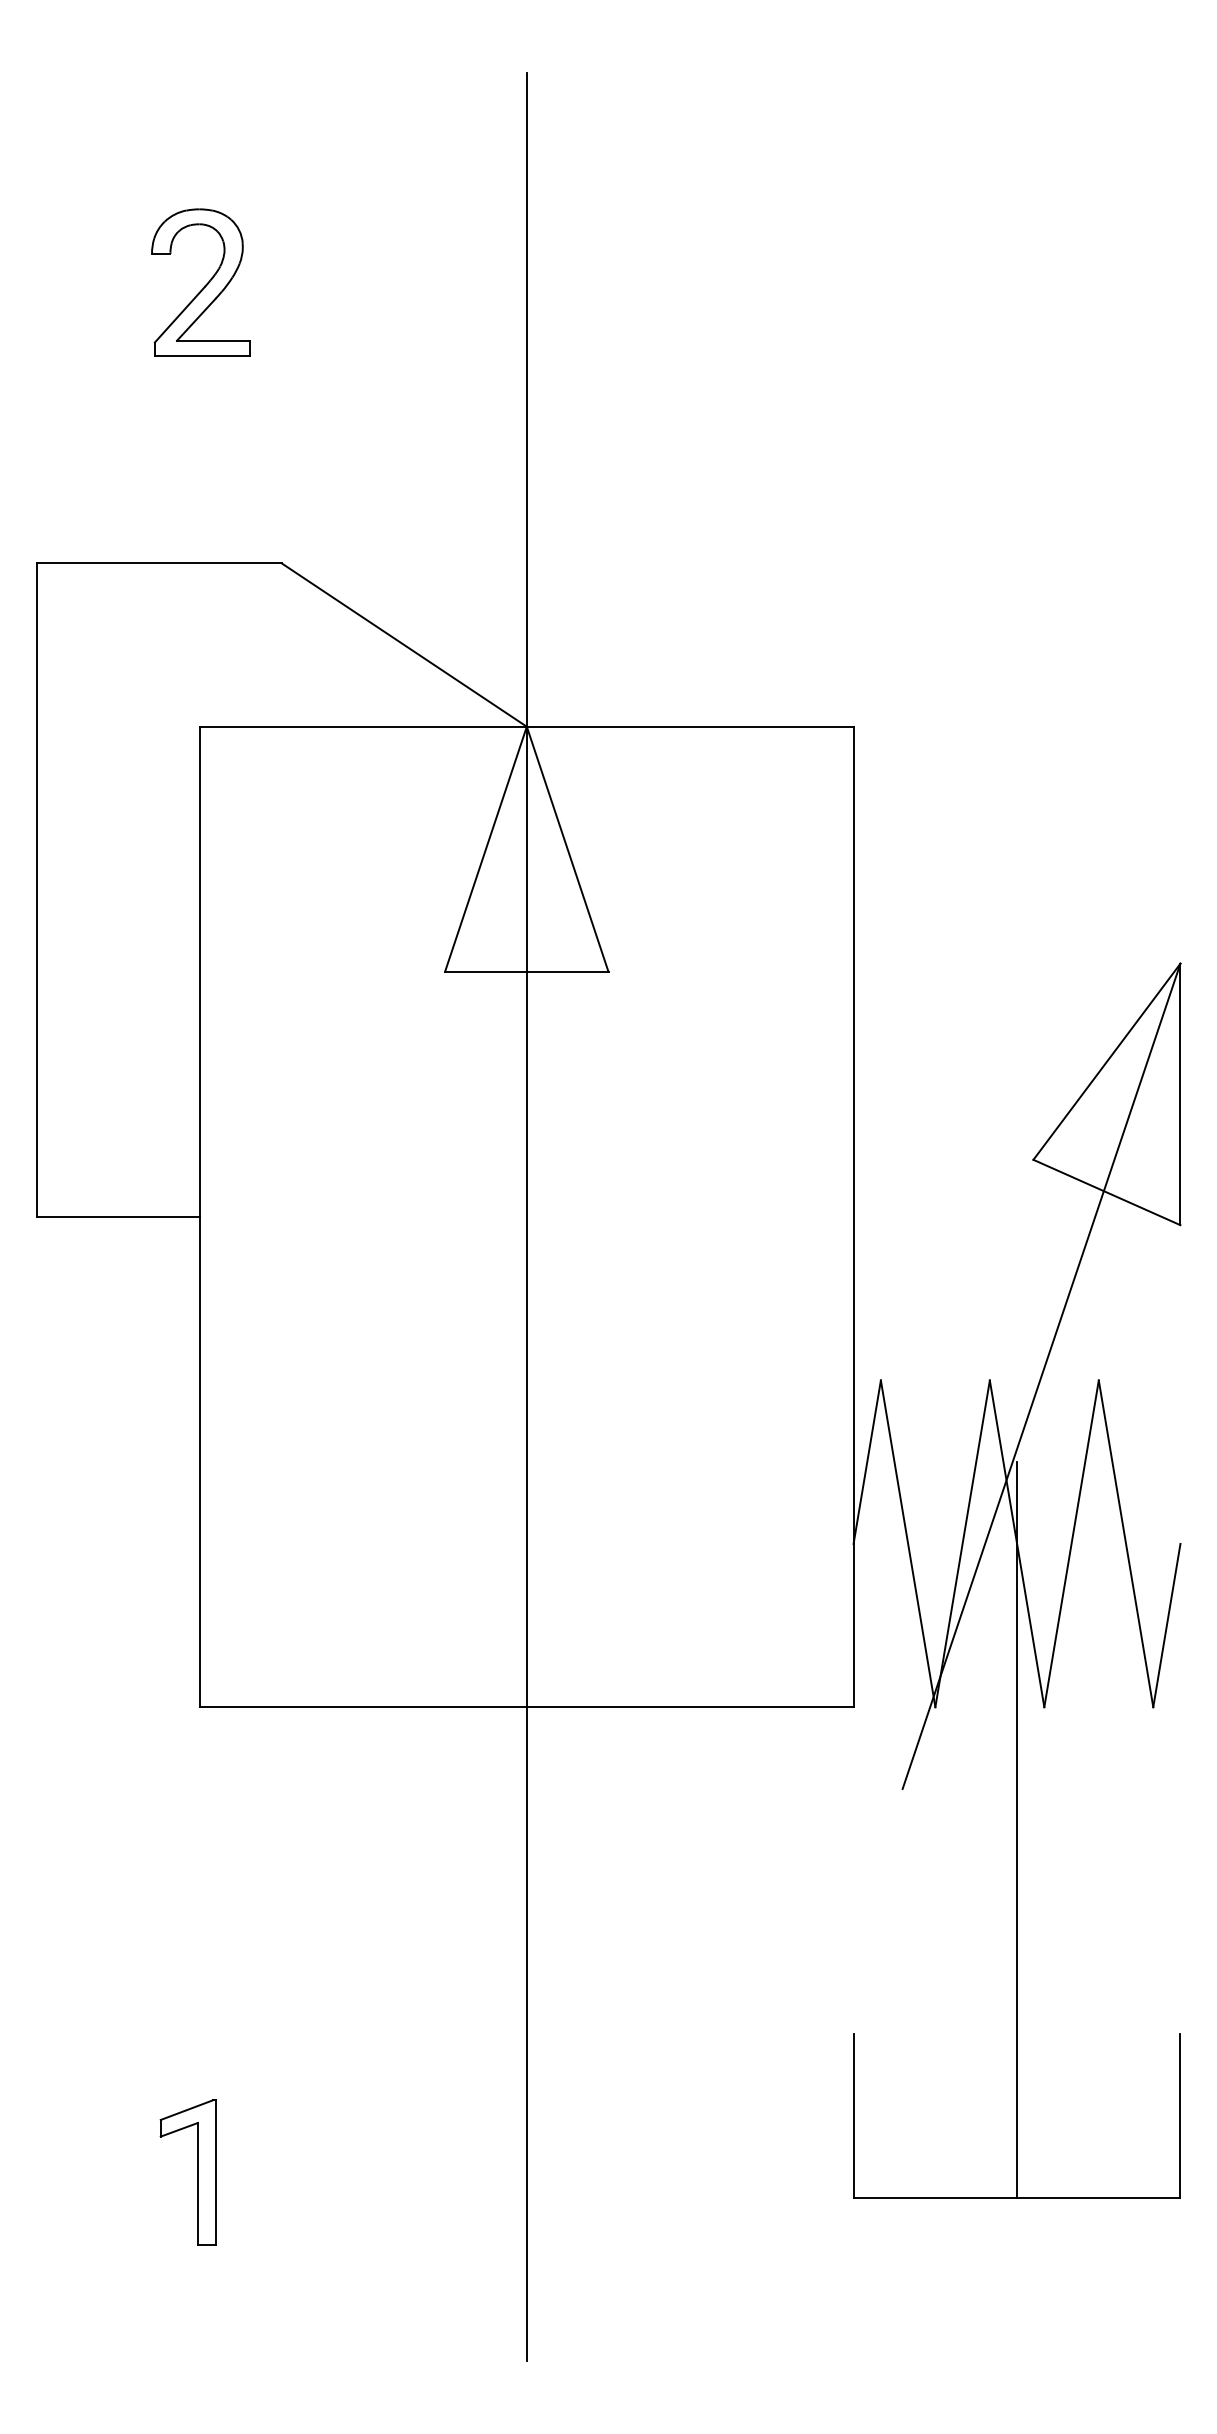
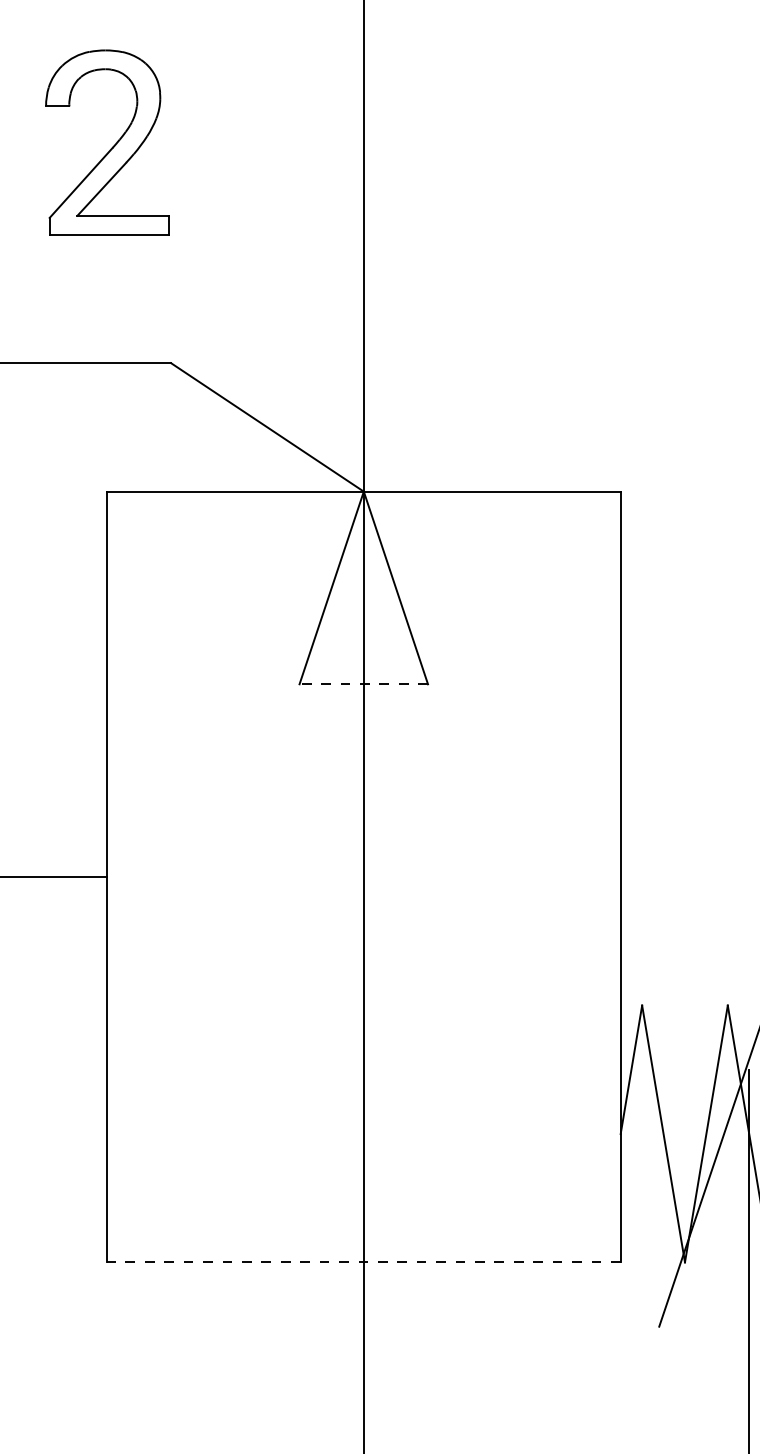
part: (200, 282) -> (107, 142), size x1.6
line: (526, 971) -> (363, 684), solid -> dashed
line: (526, 1707) -> (363, 1262), solid -> dashed

